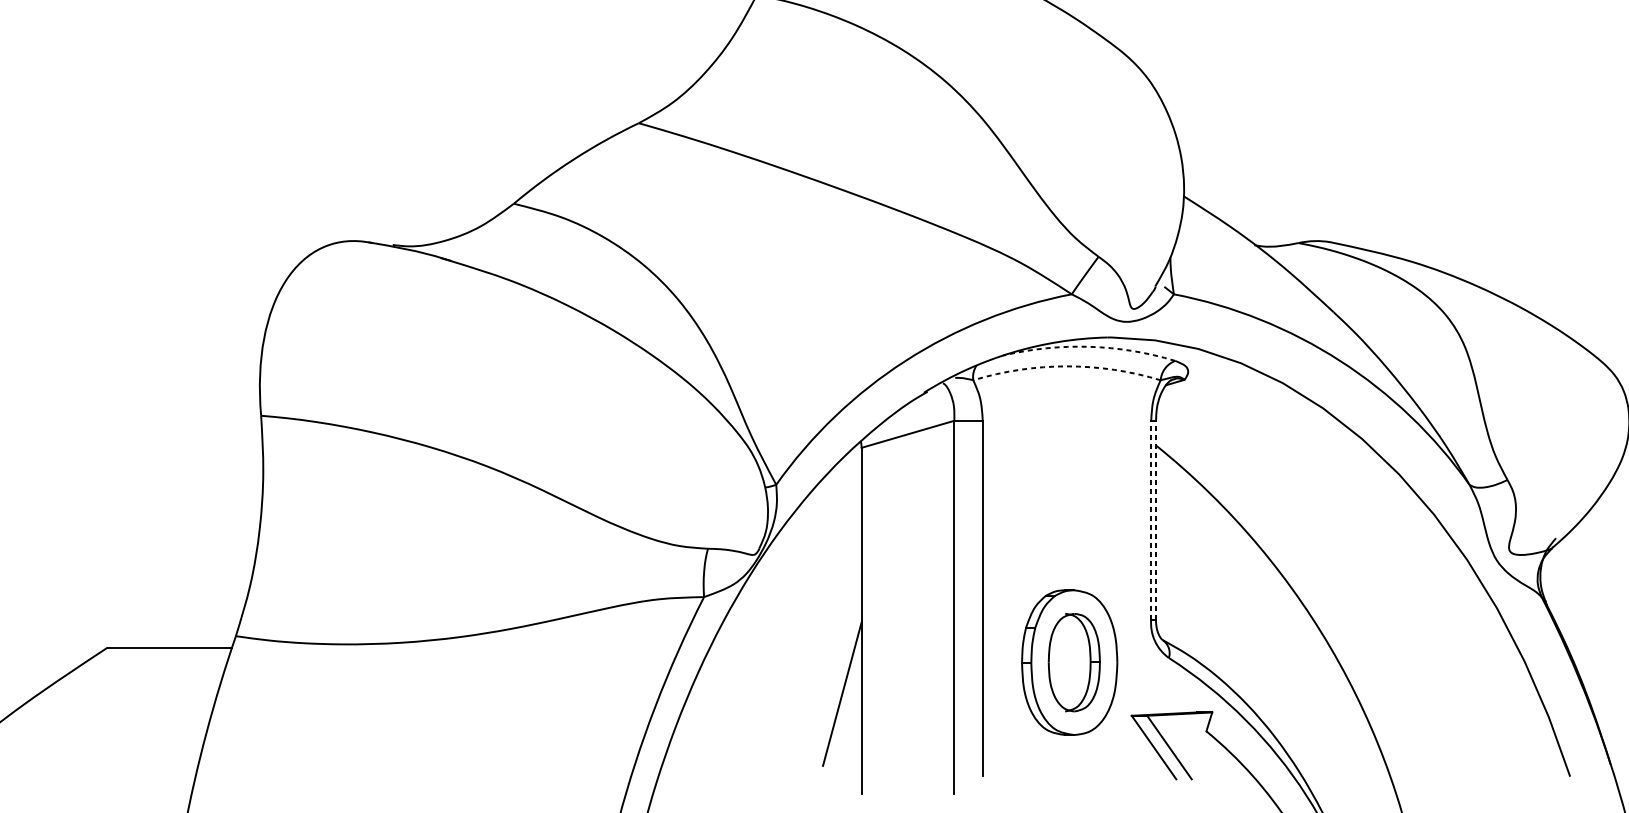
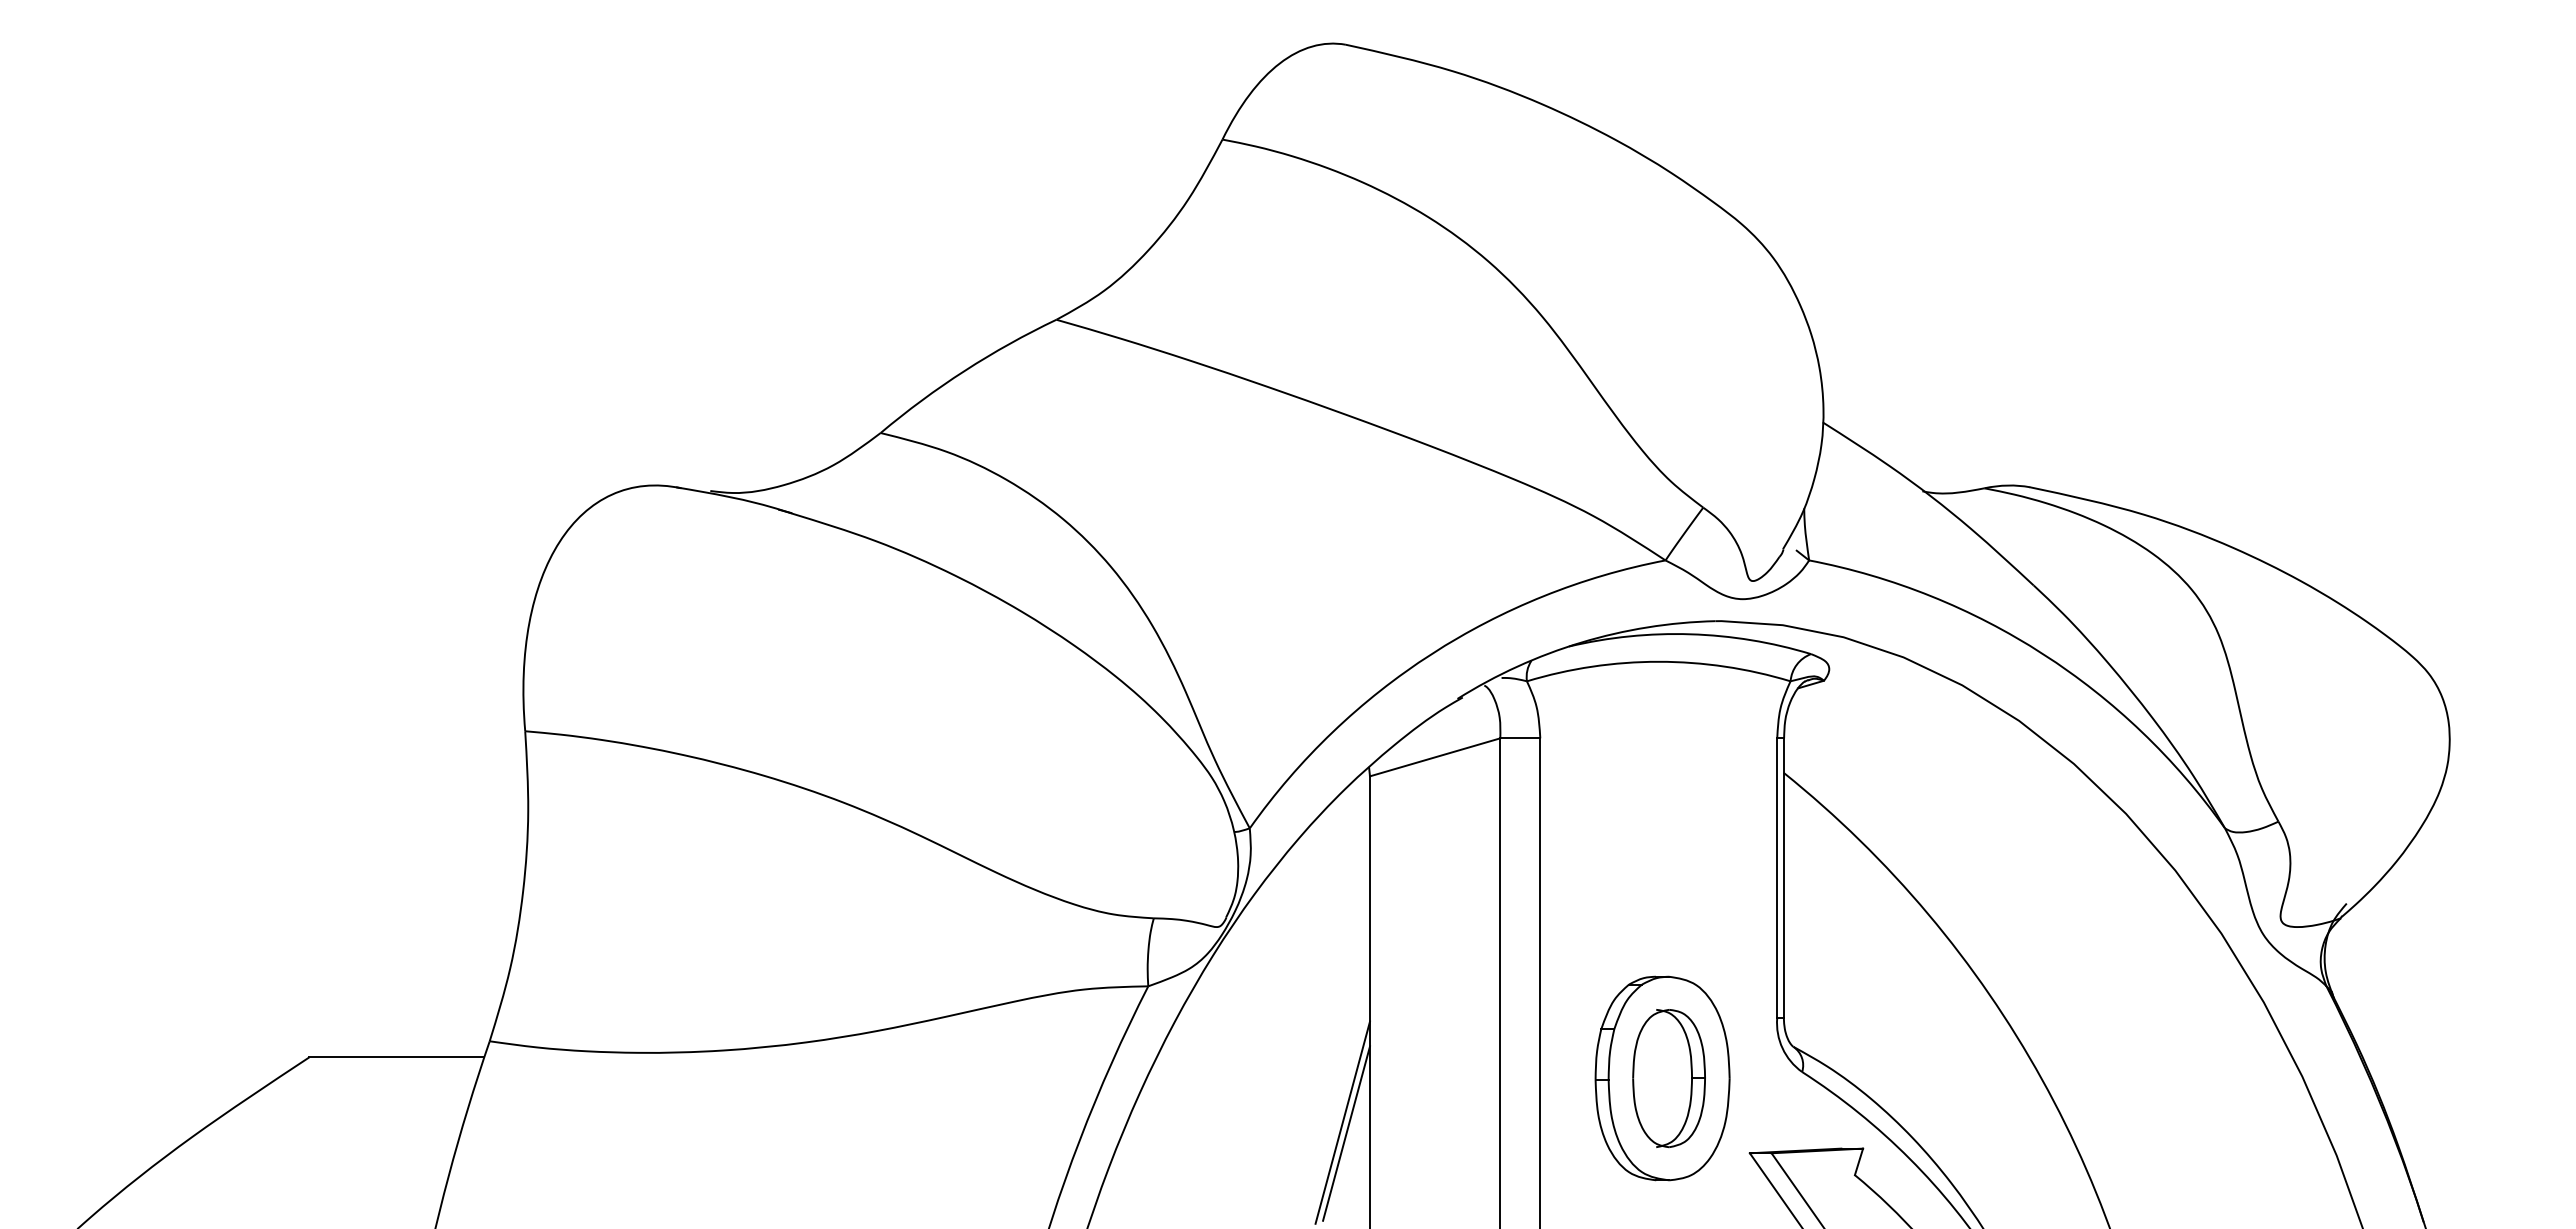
arc: (1089, 346) -> (1690, 634), dashed -> solid
arc: (1066, 366) -> (1658, 661), dashed -> solid
line: (1151, 520) -> (1777, 878), dashed -> solid
line: (1155, 520) -> (1783, 878), dashed -> solid
line: (844, 701) -> (1346, 1133), added

